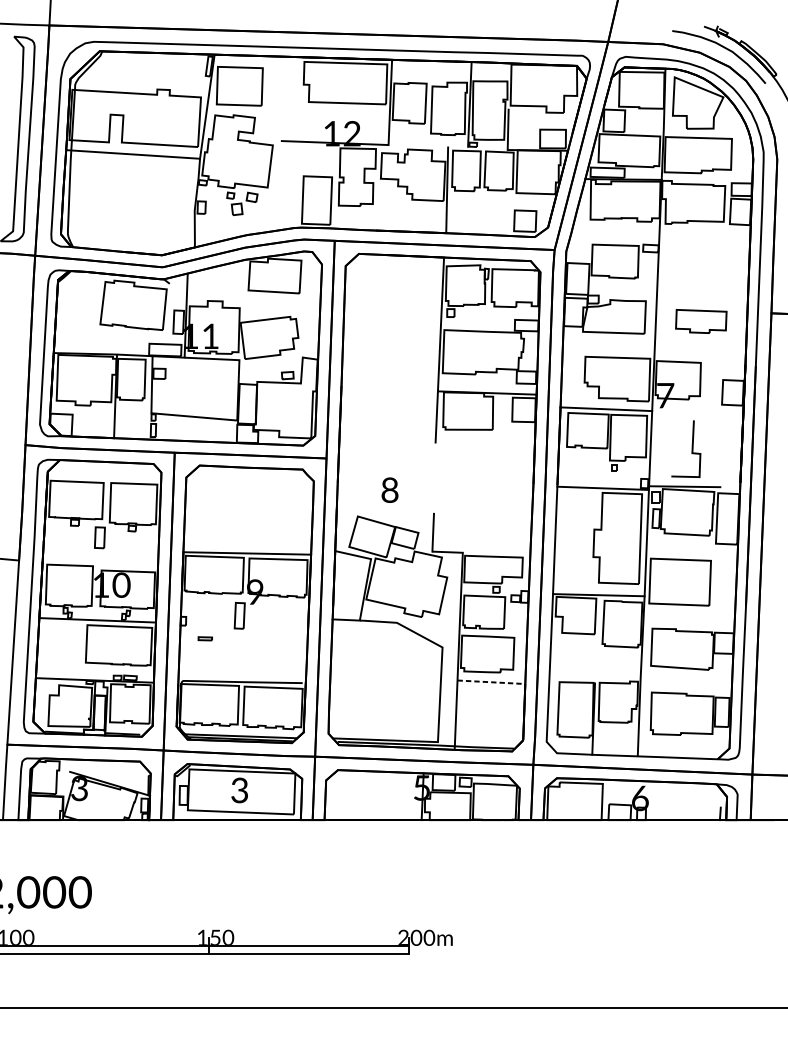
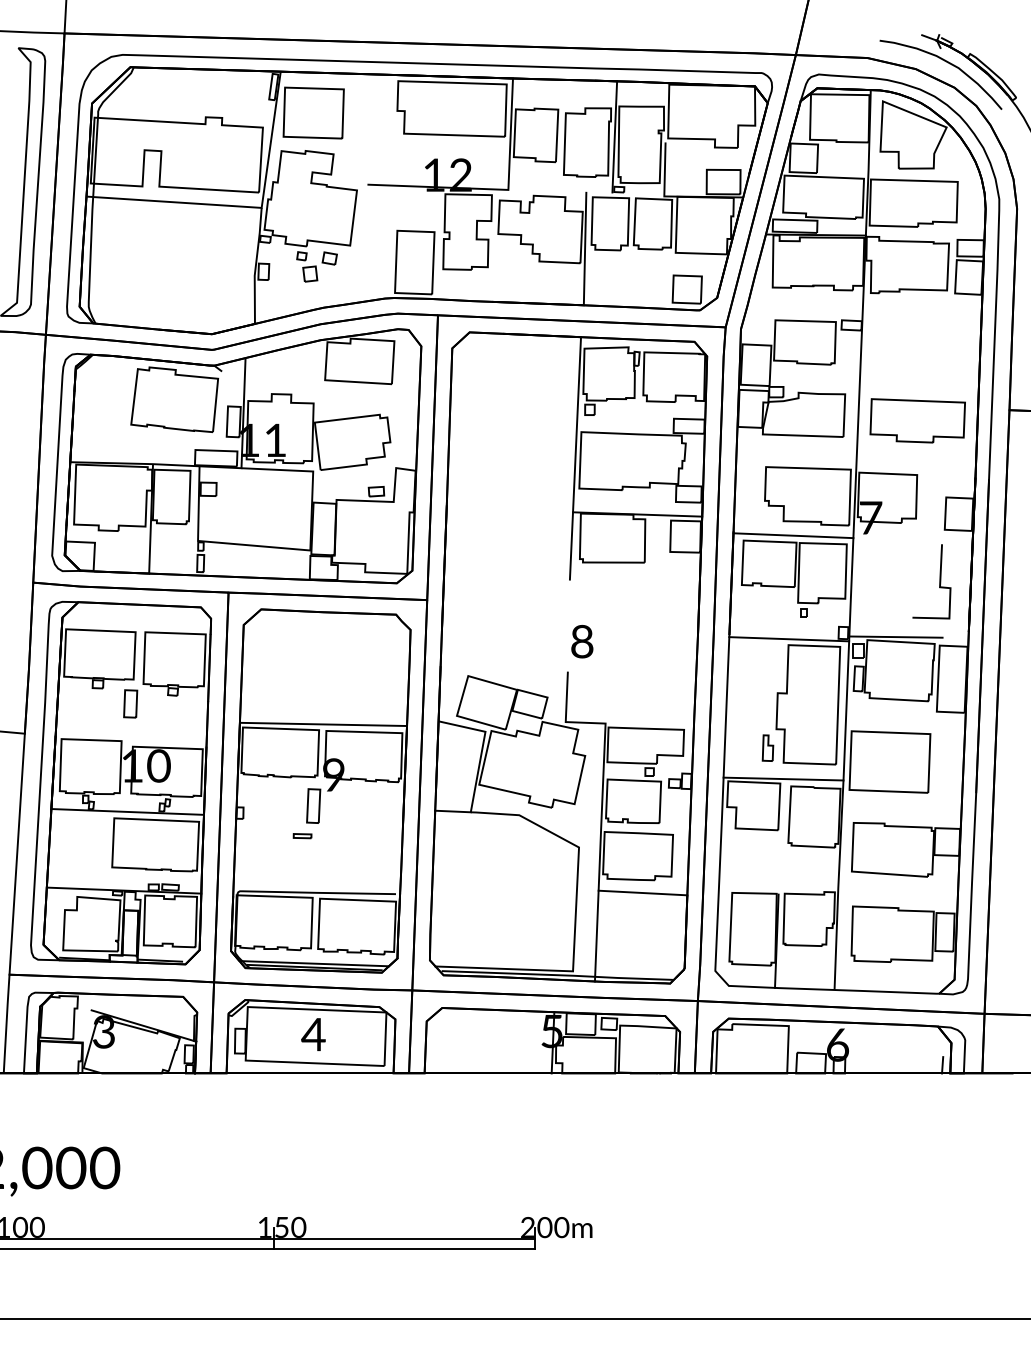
part: (701, 321) -> (917, 420), size x1.43
line: (691, 448) -> (939, 581), moved
text: (390, 490) -> (582, 641), moved
part: (586, 571) -> (767, 747), added
part: (205, 639) -> (302, 836), moved
line: (491, 682) -> (643, 893), dashed -> solid
text: (239, 790) -> (313, 1034), 3 -> 4

